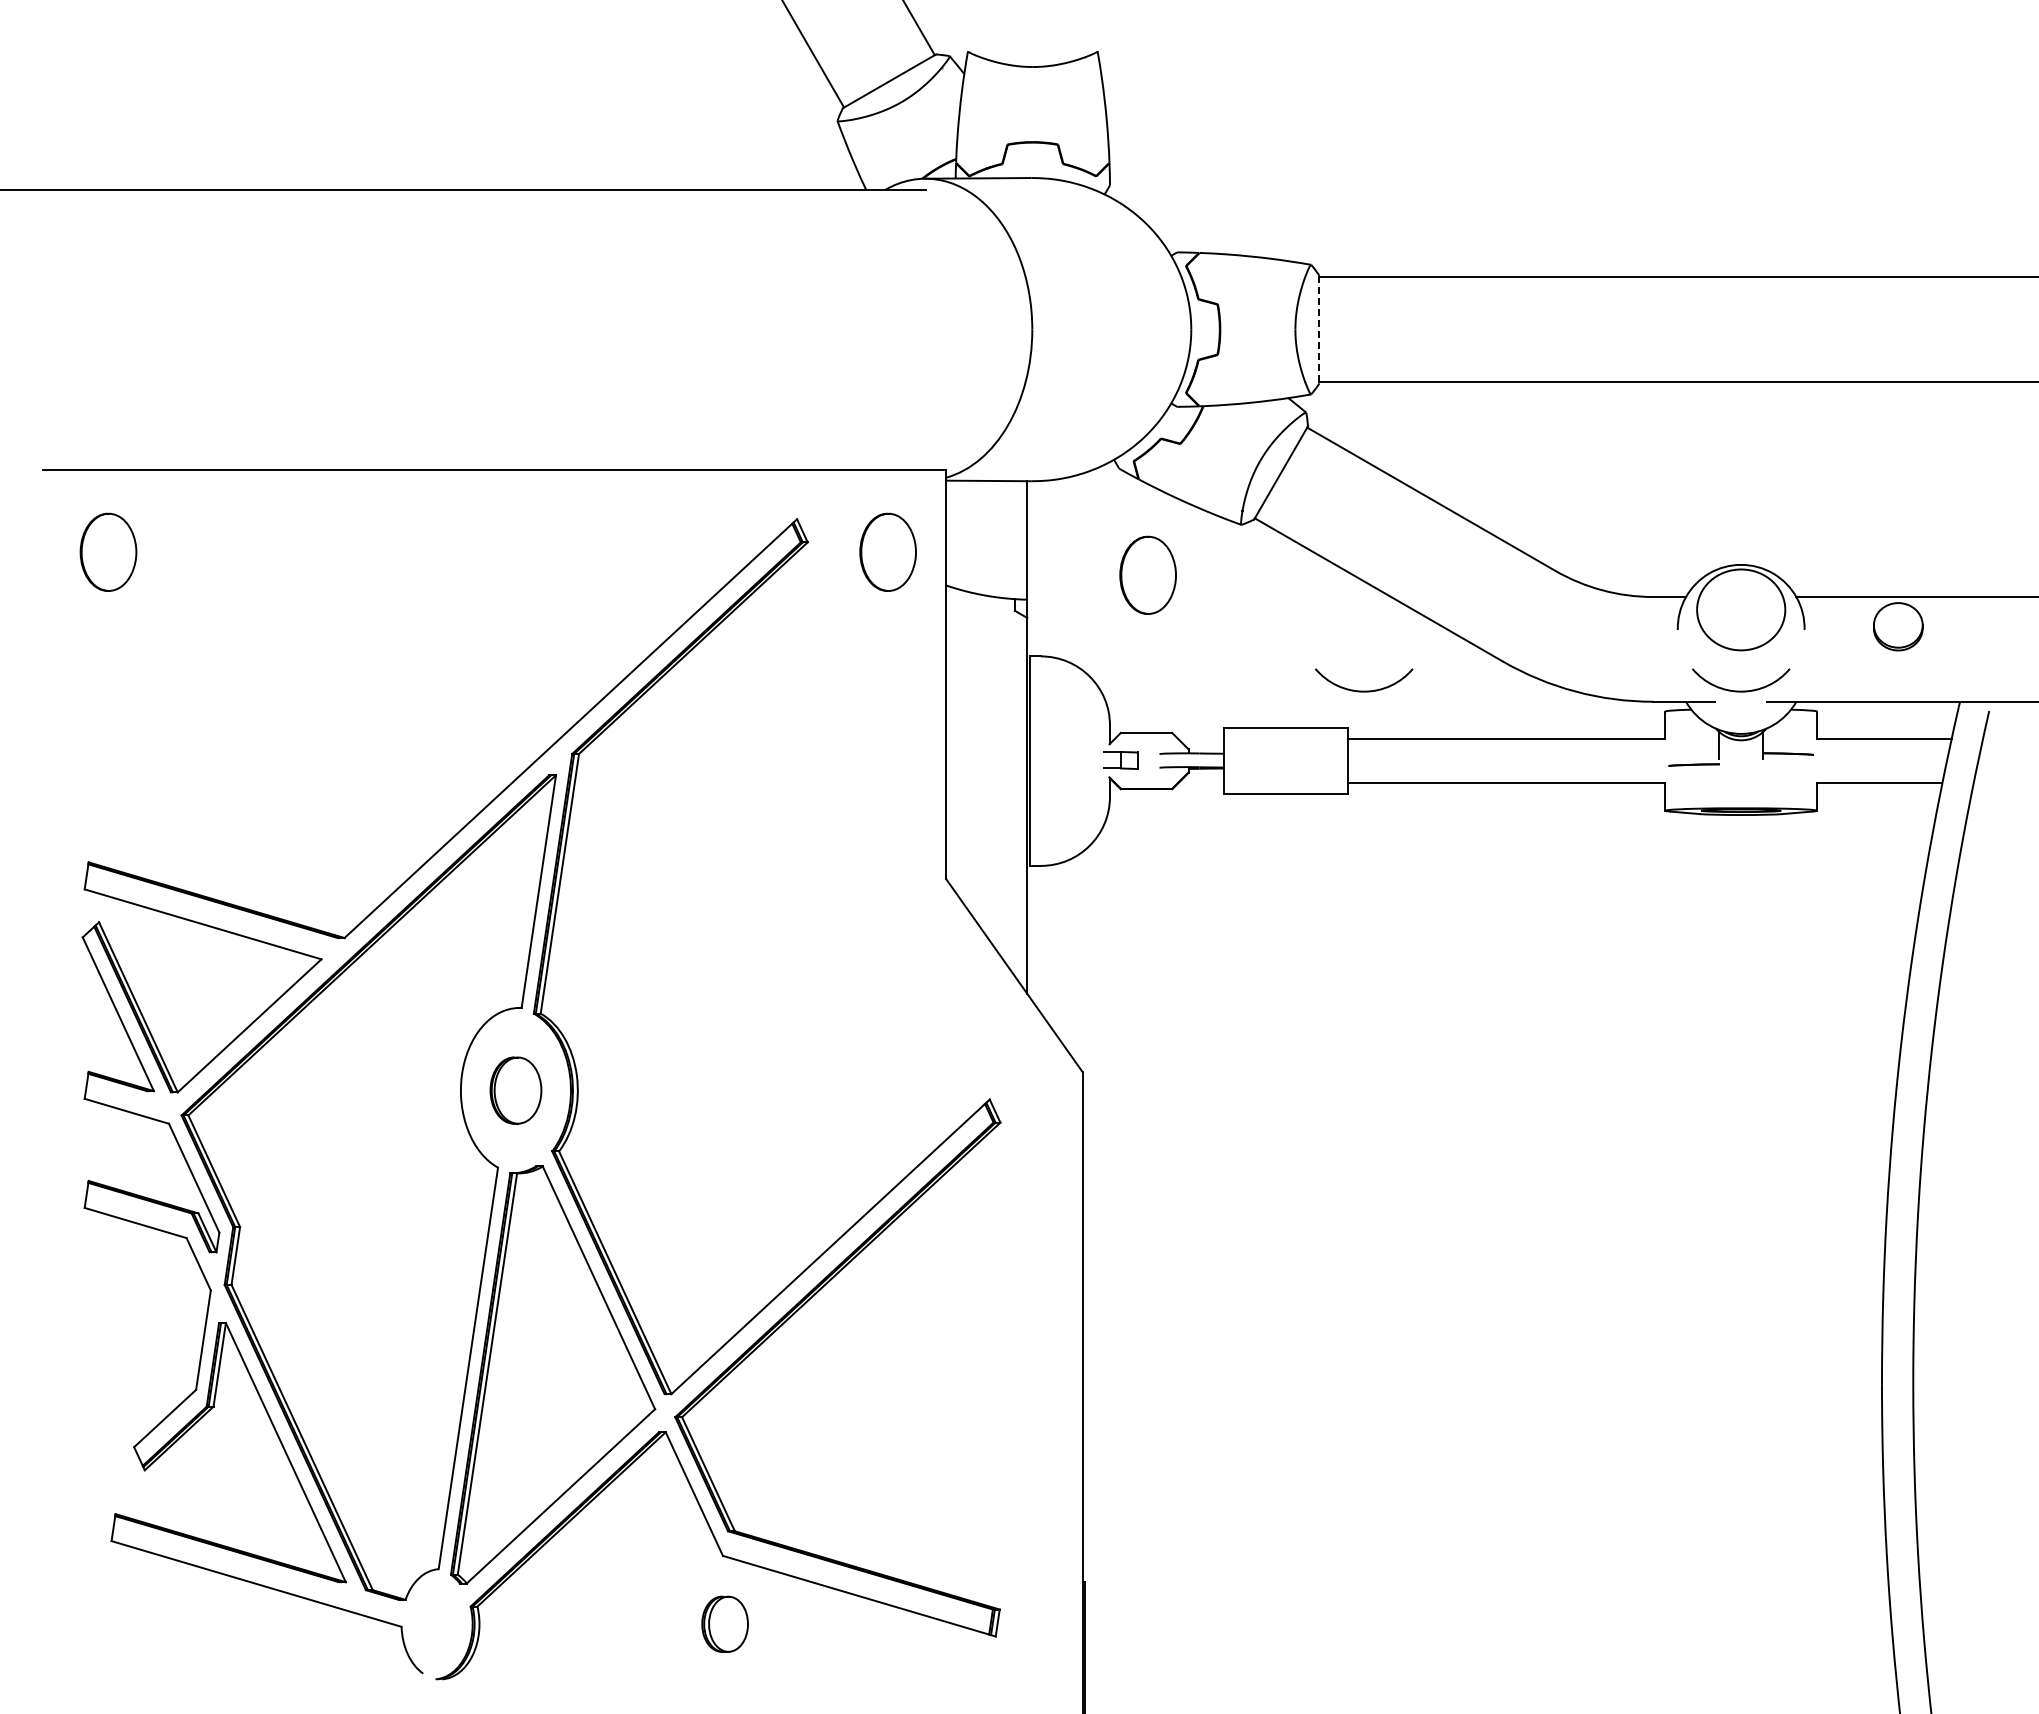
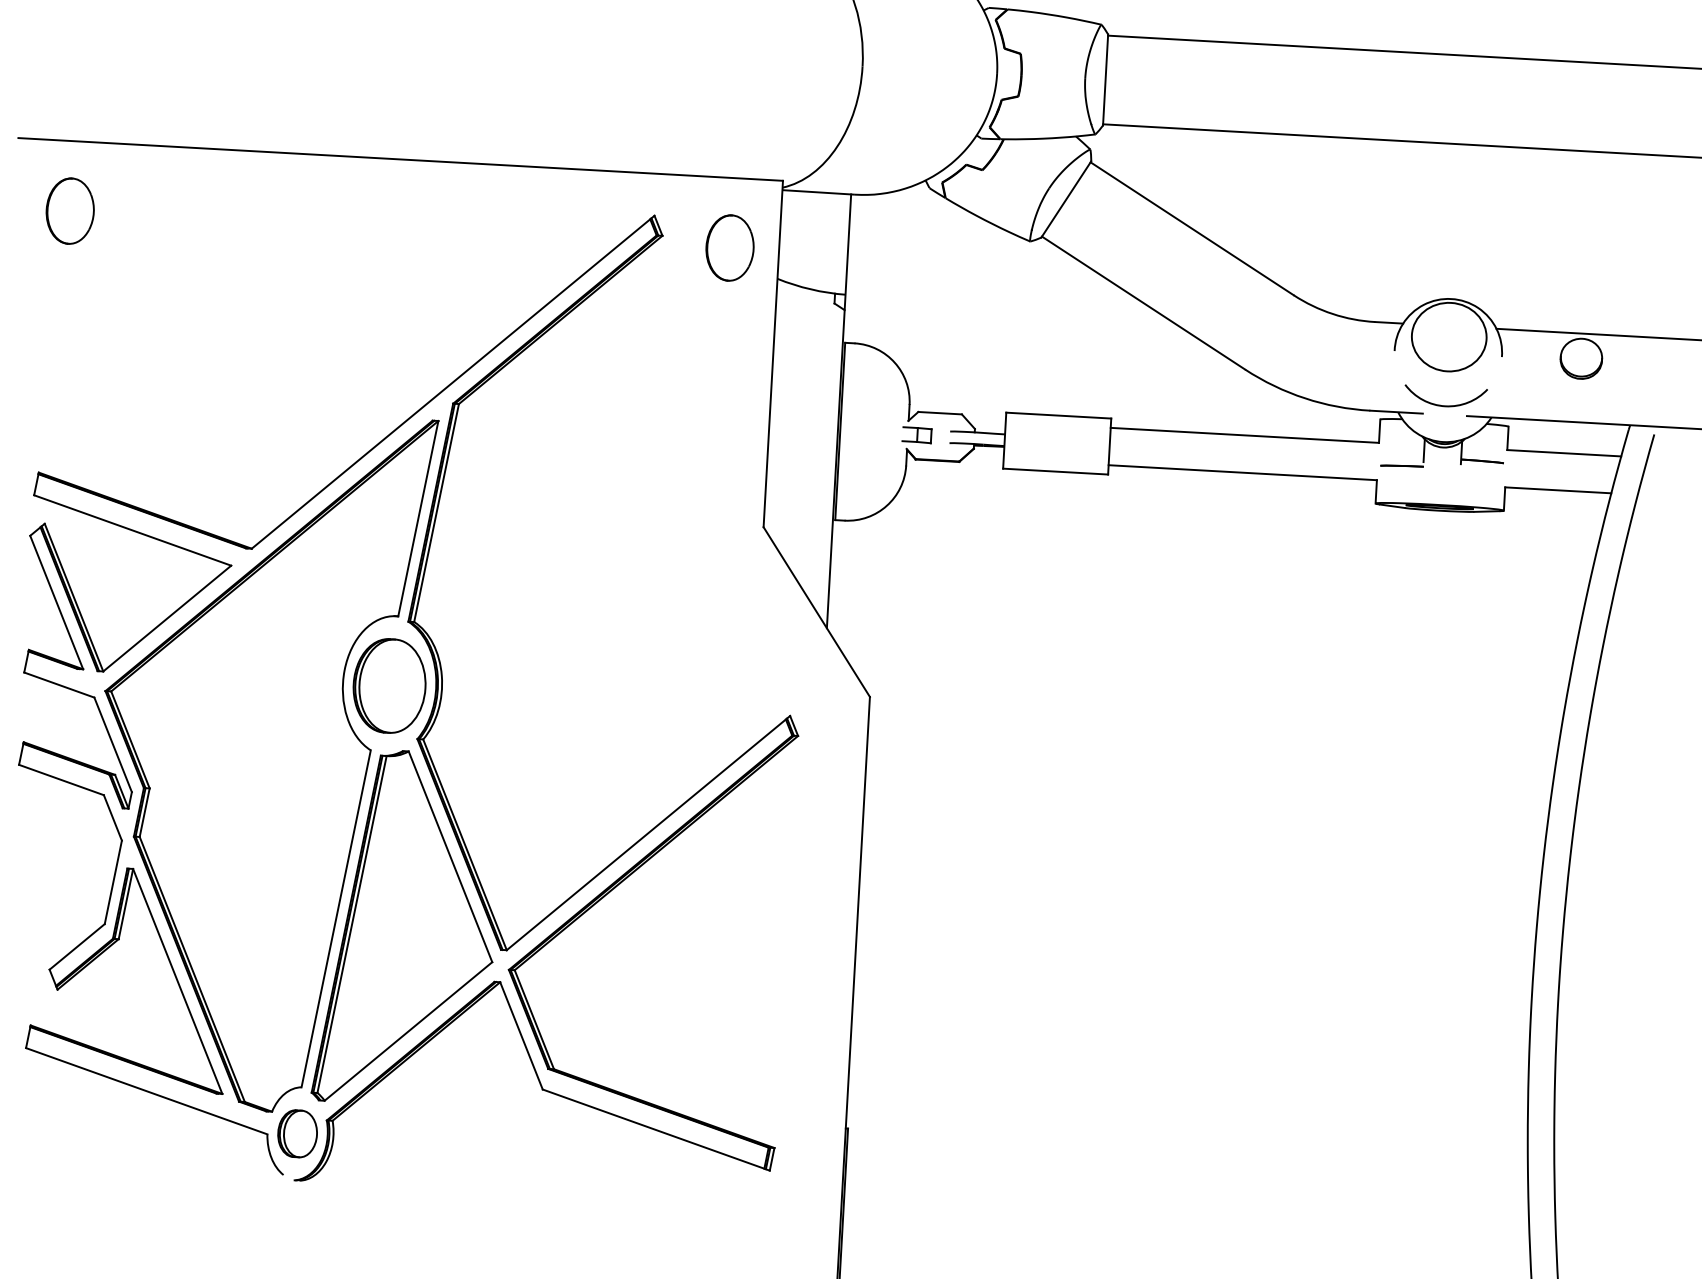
line: (1319, 329) -> (1105, 79), dashed -> solid
part: (1147, 574) -> (948, 279), removed
arc: (1364, 690) -> (1126, 387), removed
part: (515, 1090) -> (389, 685), size x1.67
part: (724, 1623) -> (297, 1133), moved

